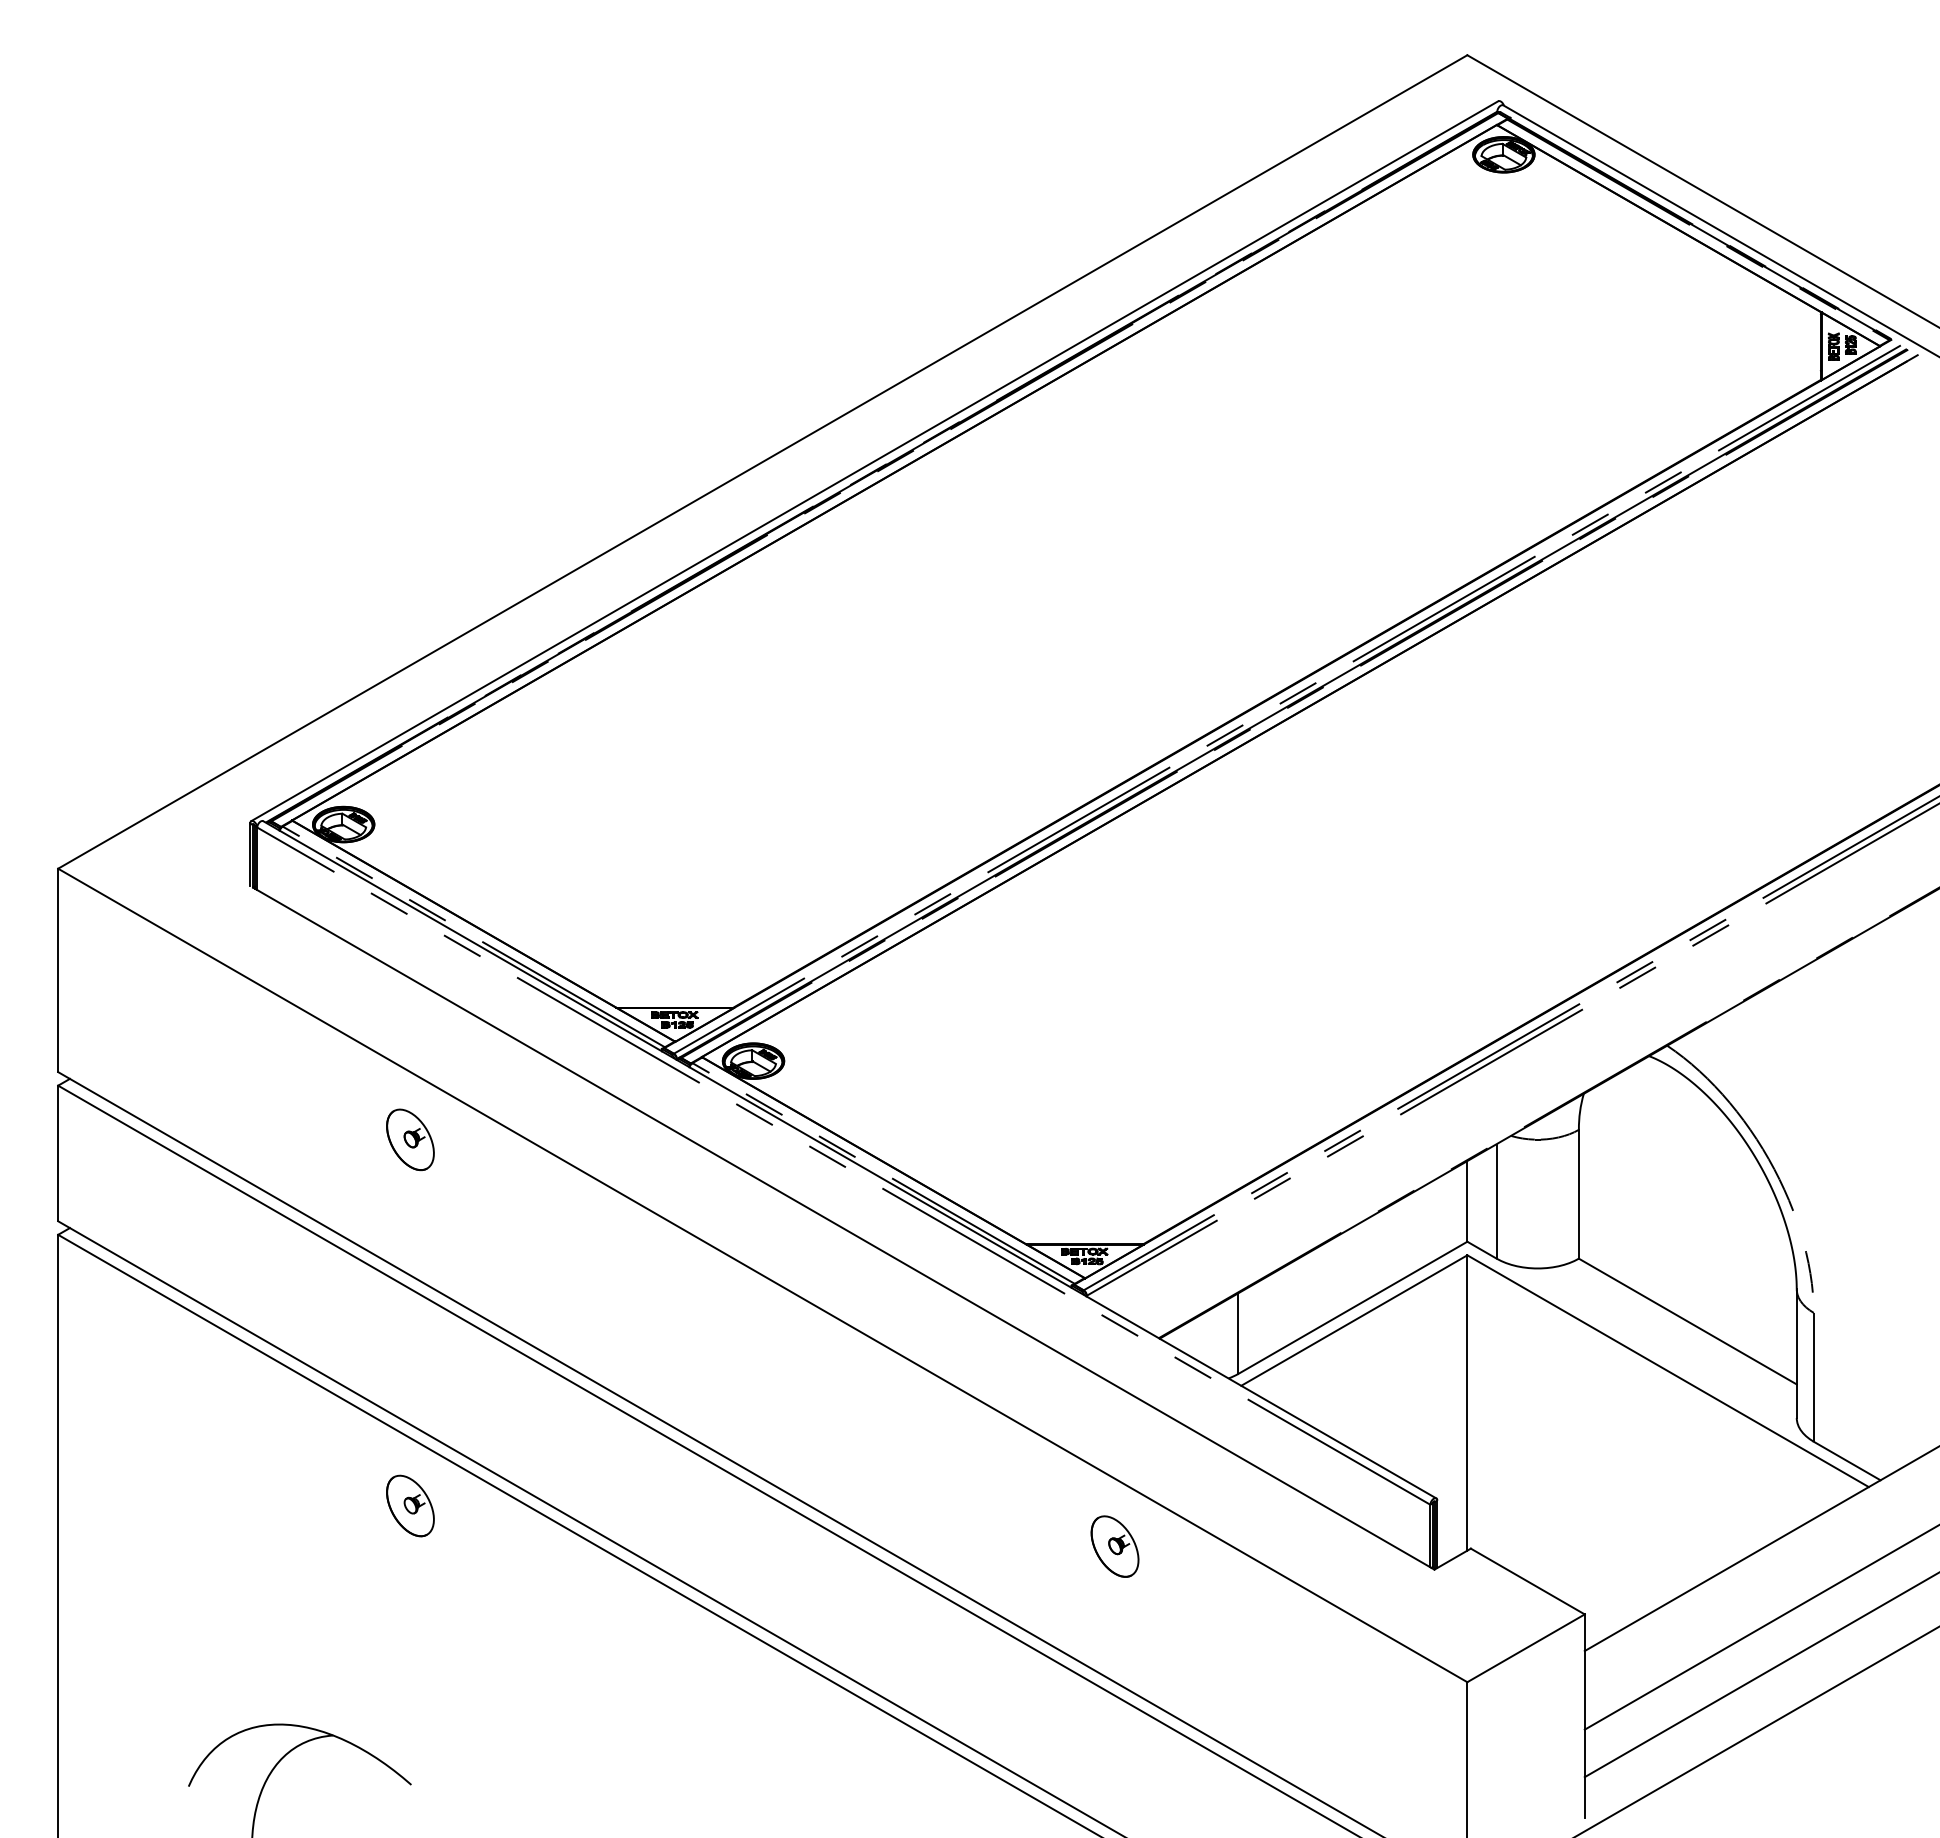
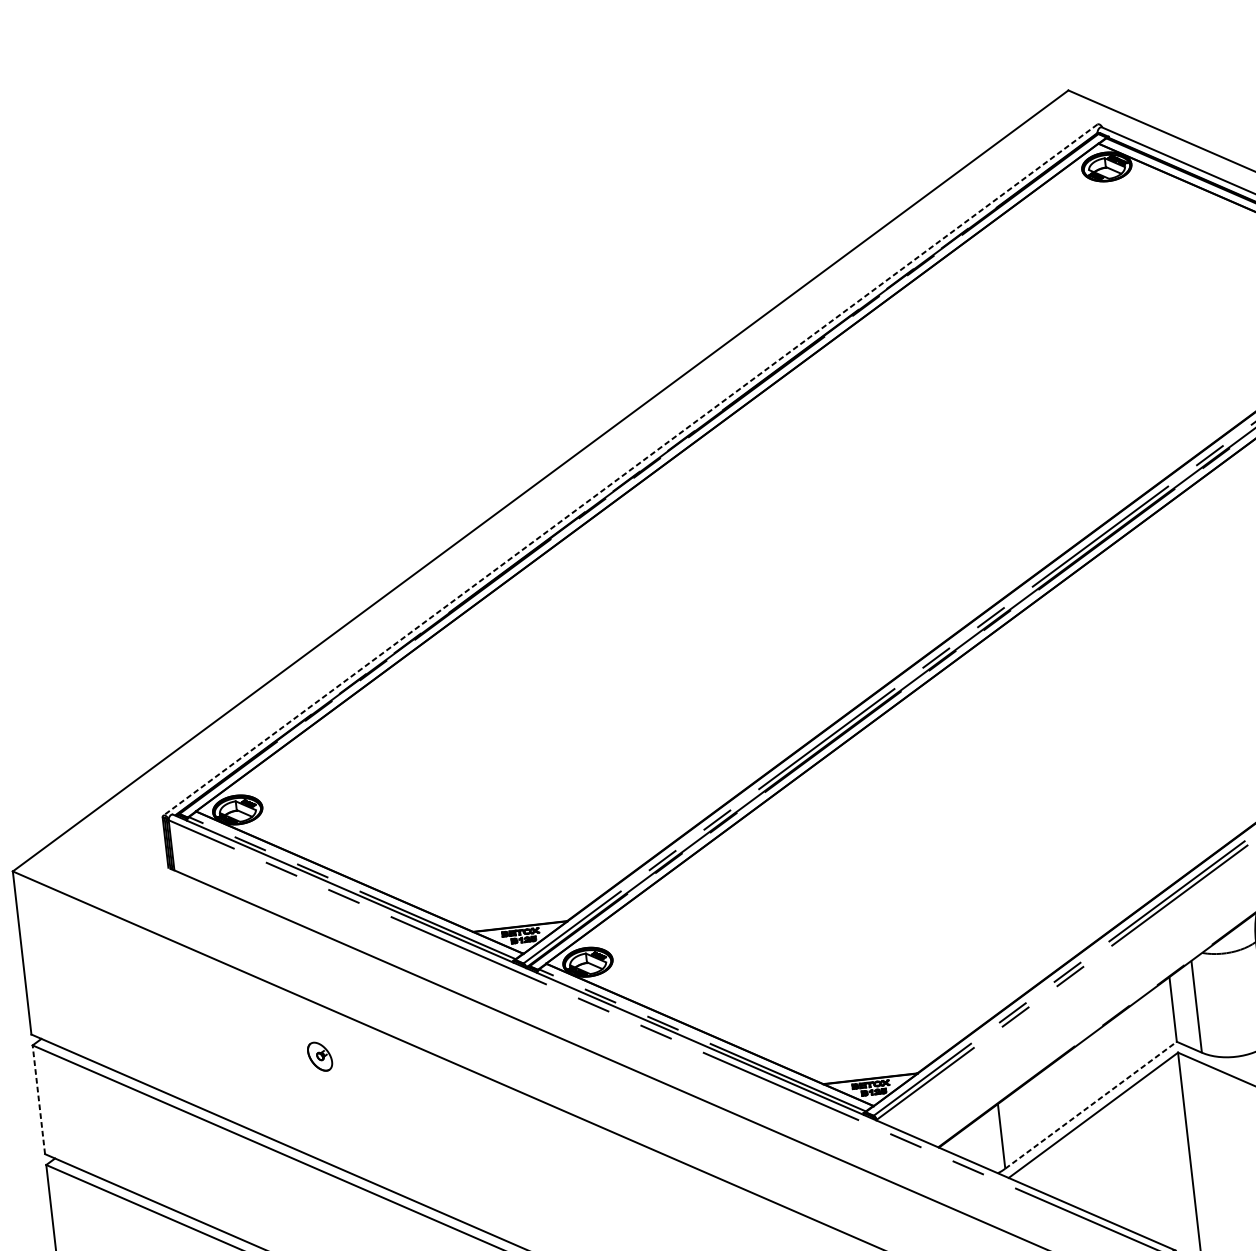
line: (874, 461) -> (630, 470), solid -> dashed
part: (410, 1139) -> (320, 1056), size x0.6
line: (58, 1153) -> (39, 1099), solid -> dashed
line: (1353, 1307) -> (1091, 1104), solid -> dashed

